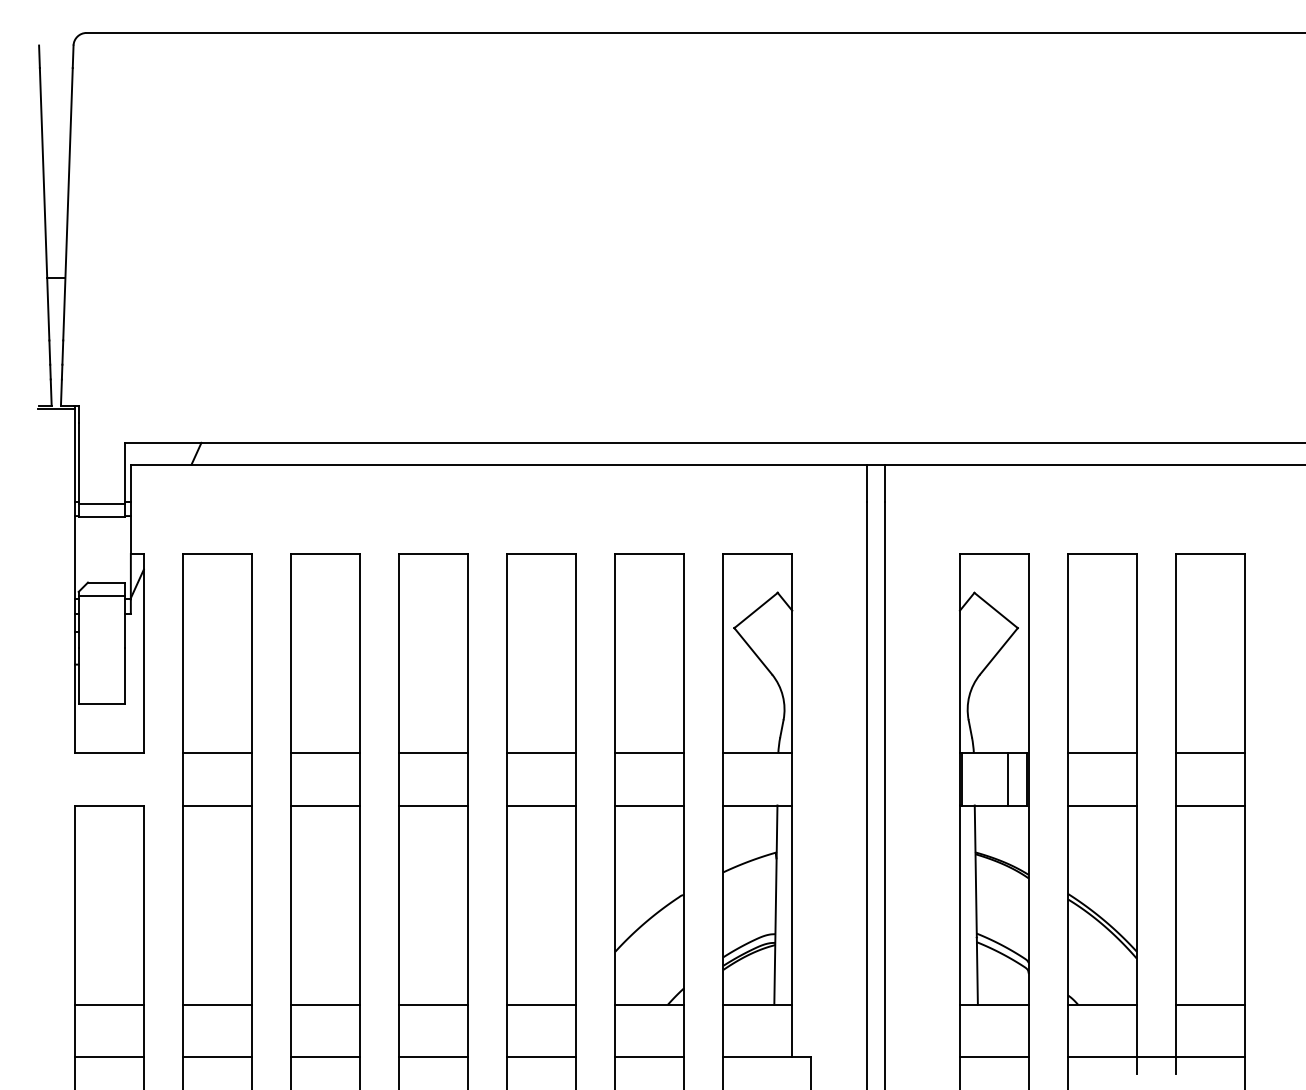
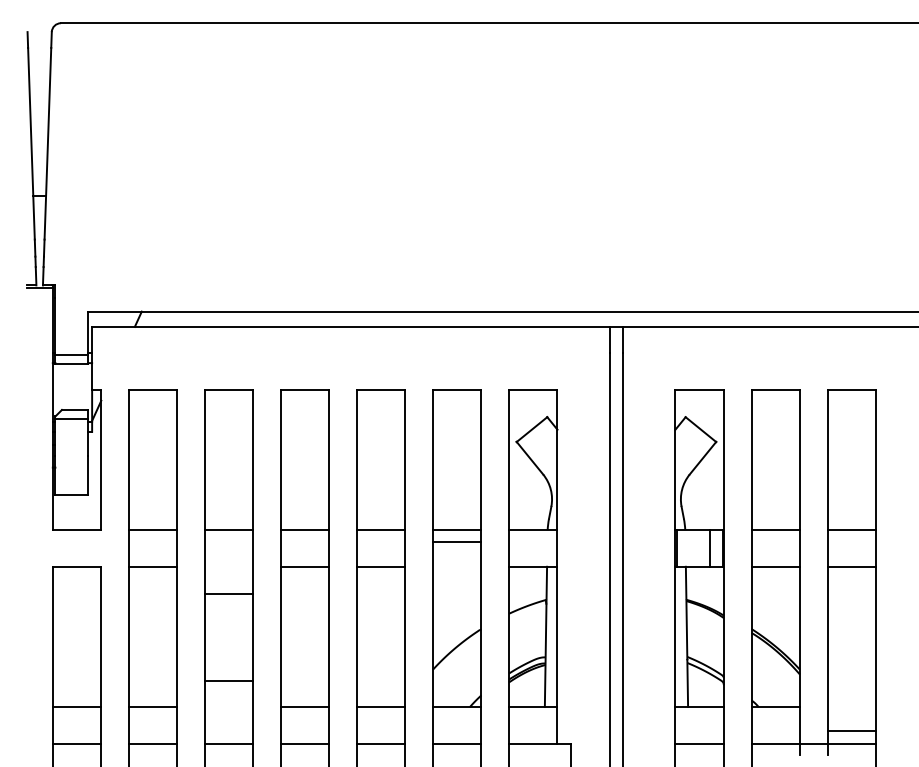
line: (324, 805) -> (228, 593), moved
line: (648, 805) -> (456, 541), moved
line: (324, 1005) -> (228, 681), moved
line: (1210, 1005) -> (851, 731), moved

